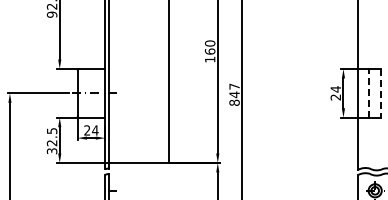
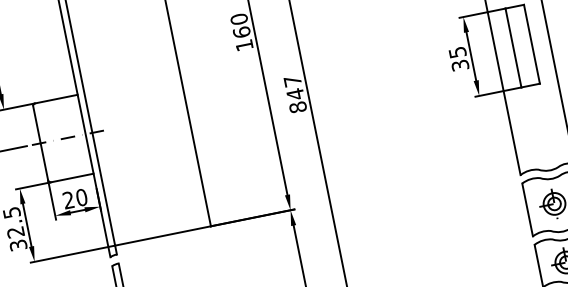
line: (369, 92) -> (513, 46), dashed -> solid
text: (335, 93) -> (458, 59), 24 -> 35
line: (380, 93) -> (531, 44), dashed -> solid
text: (95, 130) -> (81, 197), 24 -> 20

